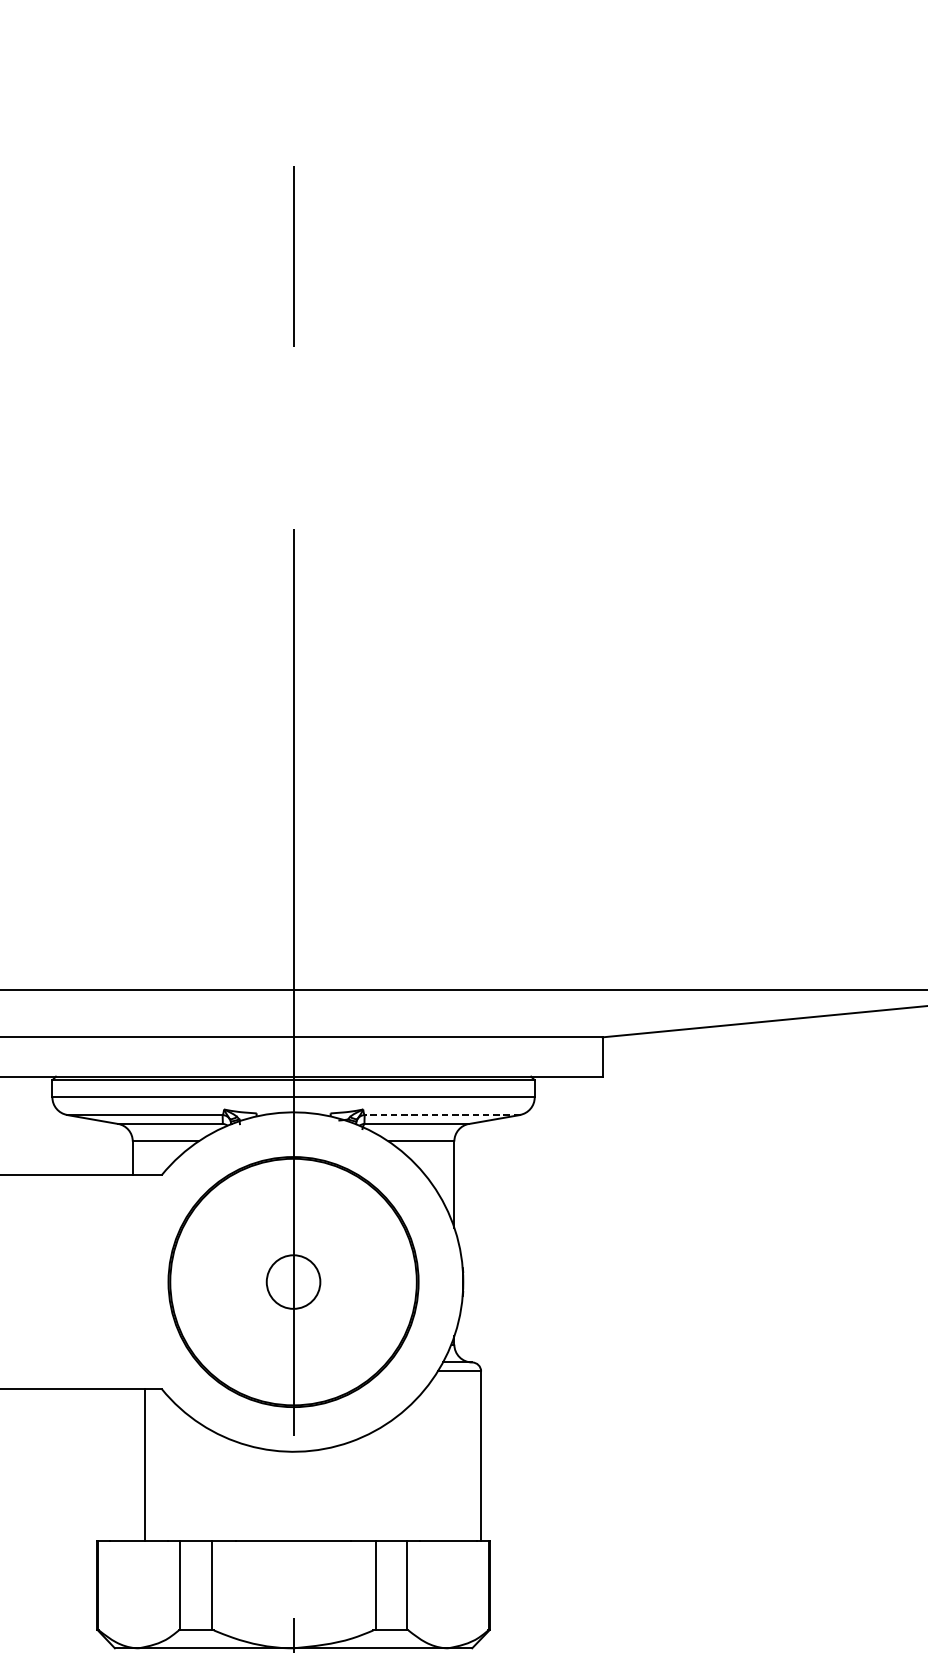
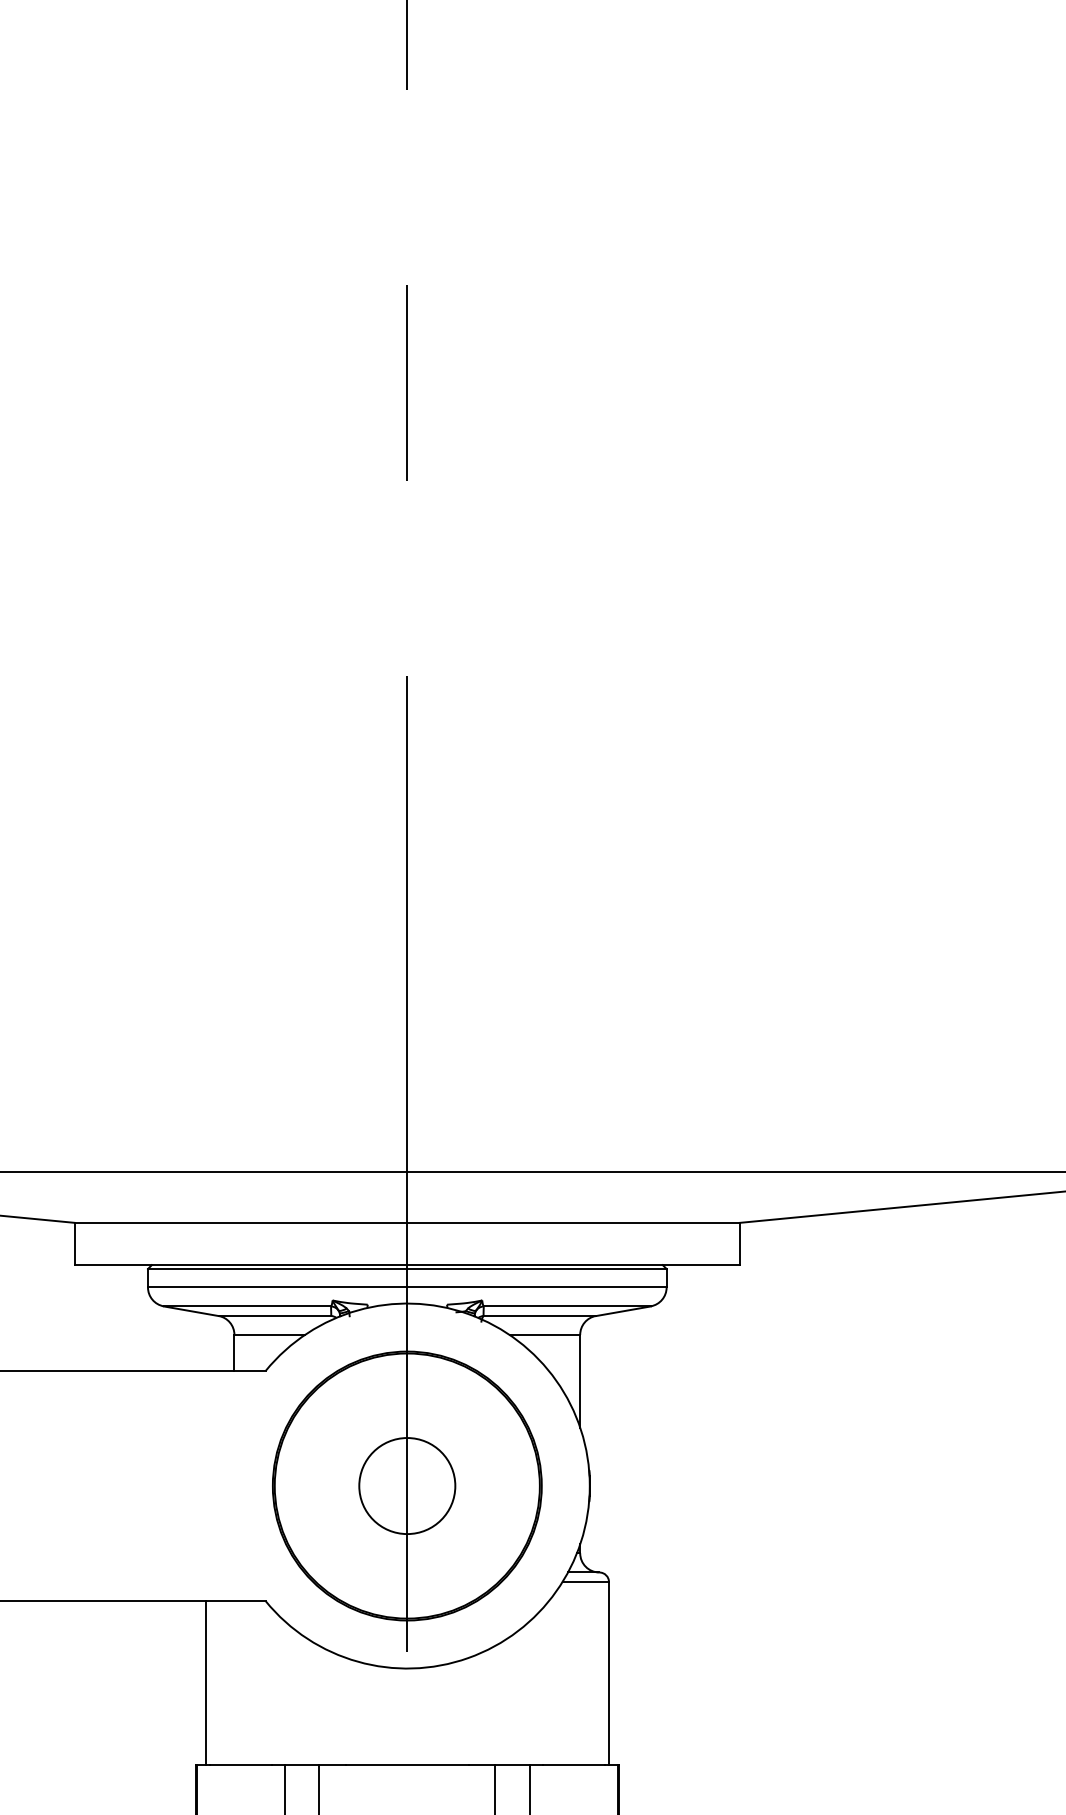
line: (442, 1115) -> (567, 1306), dashed -> solid
circle: (293, 1282) -> (407, 1486), size x1.67
line: (144, 1464) -> (205, 1682), moved

